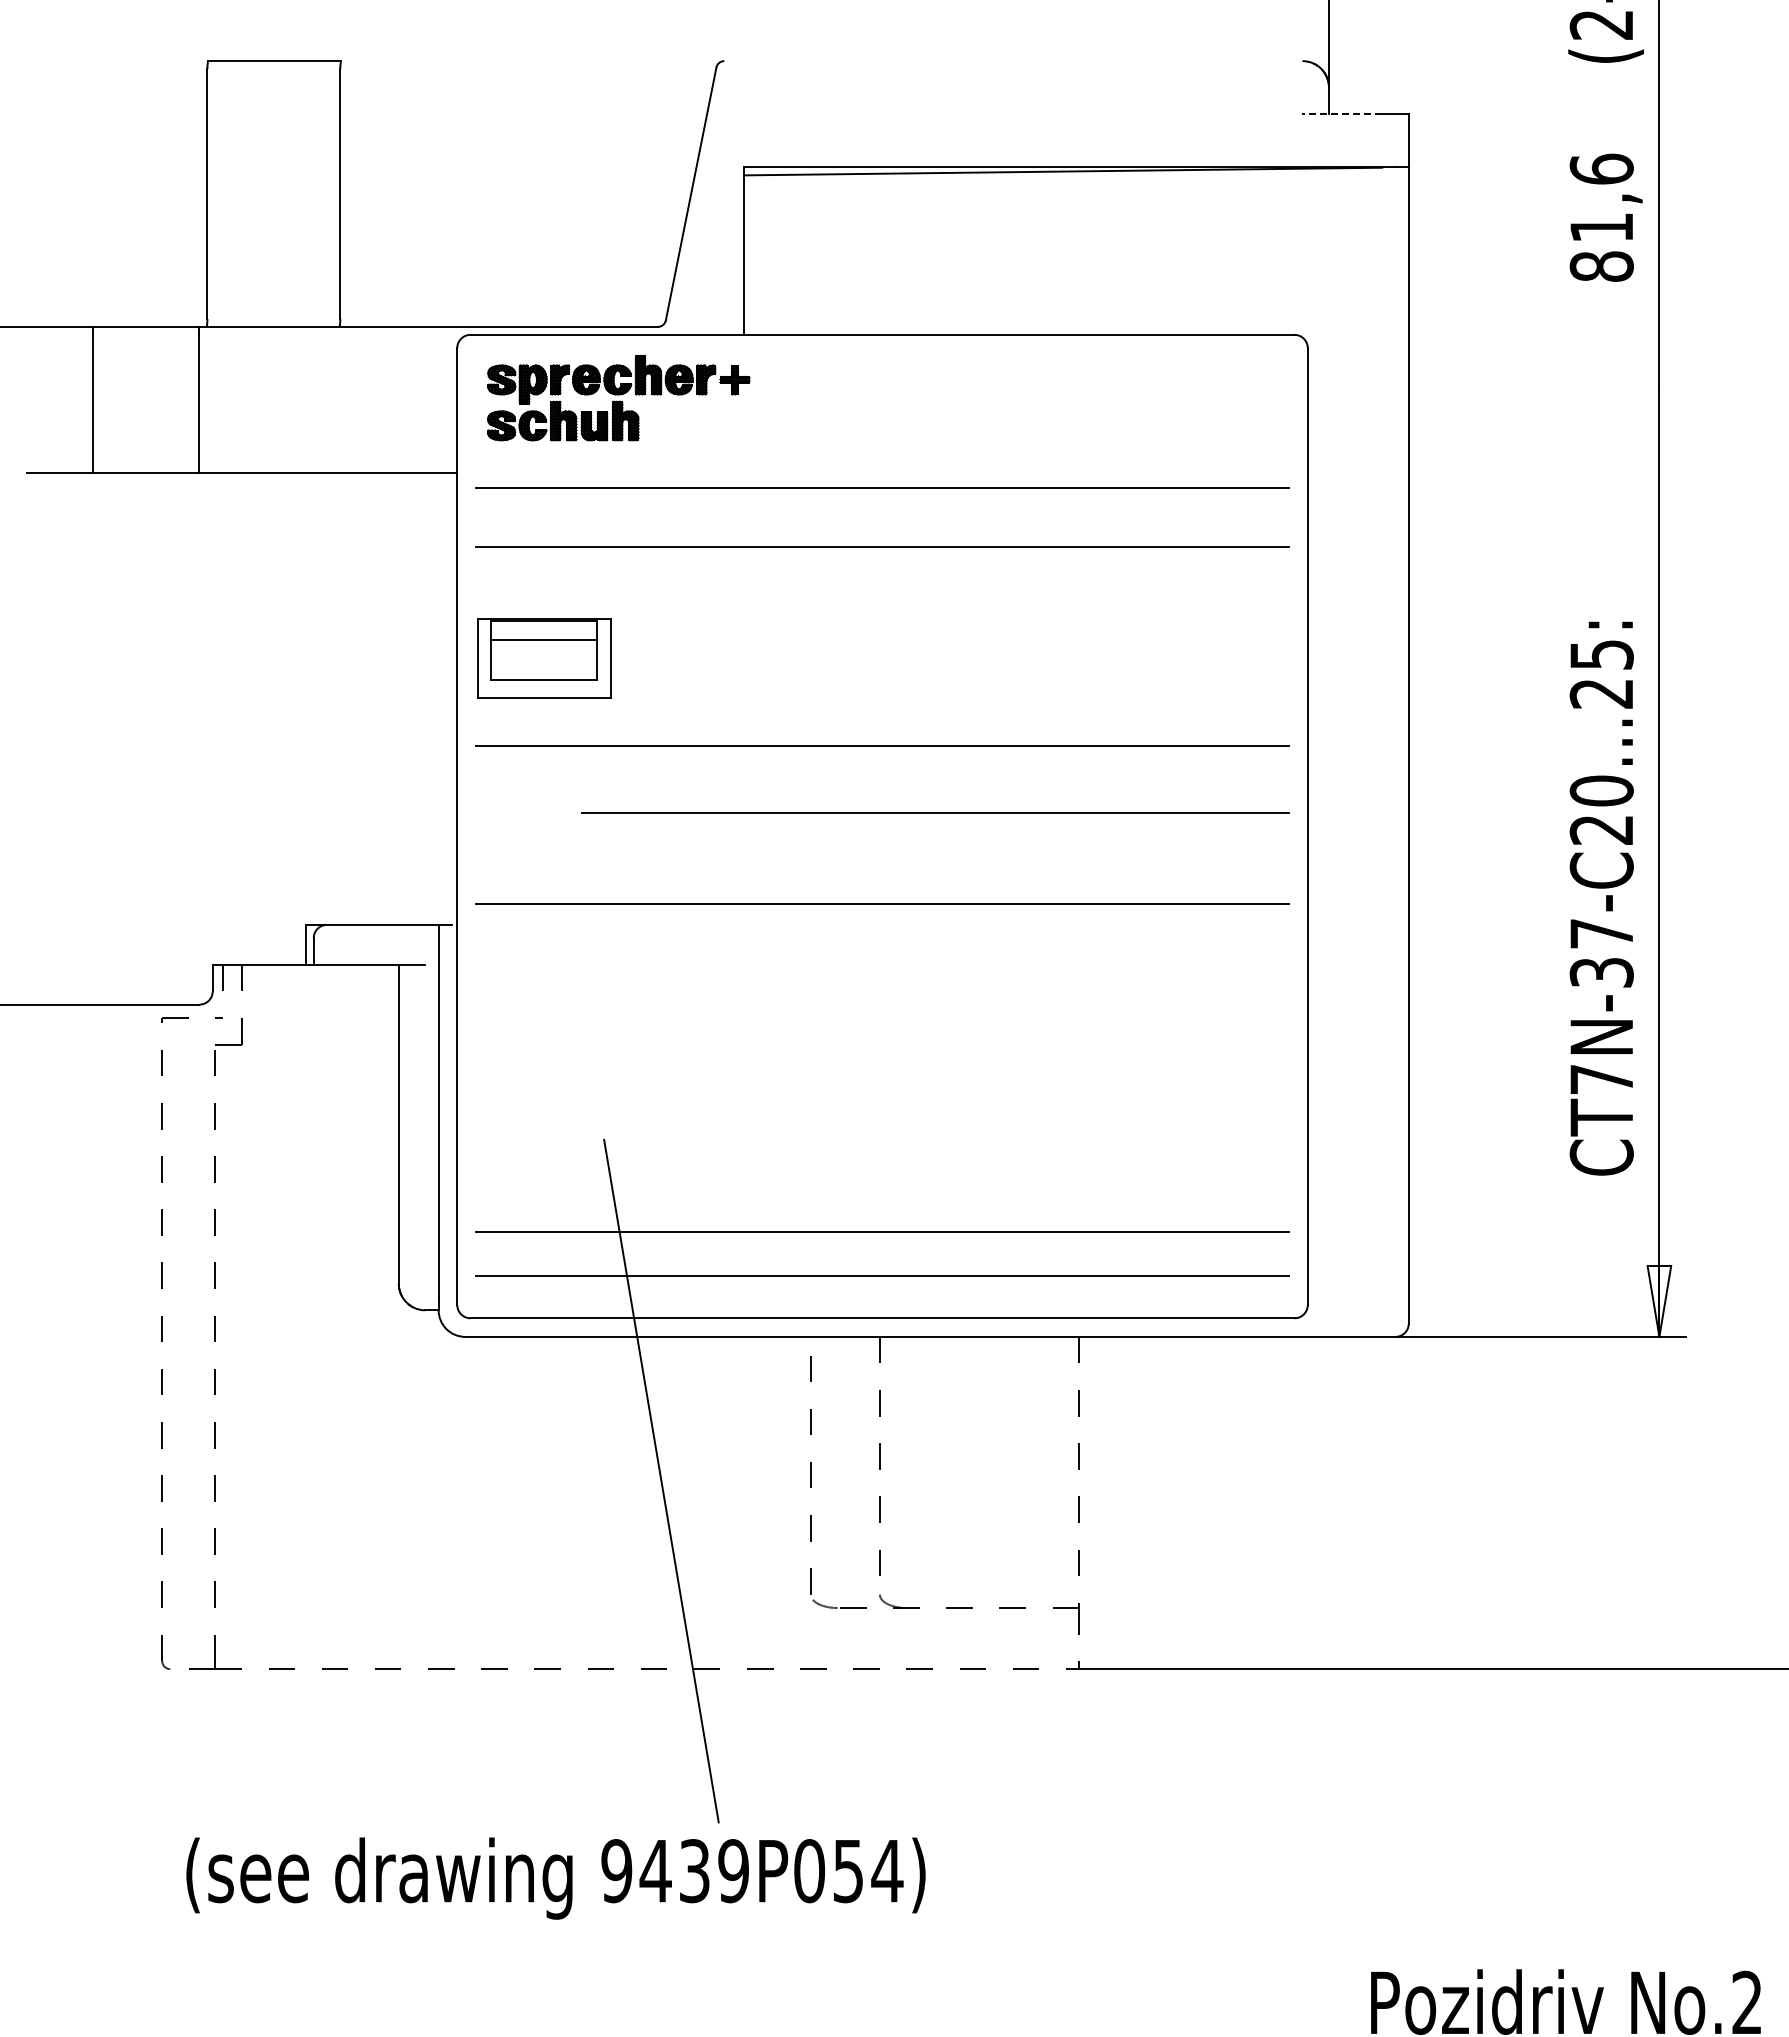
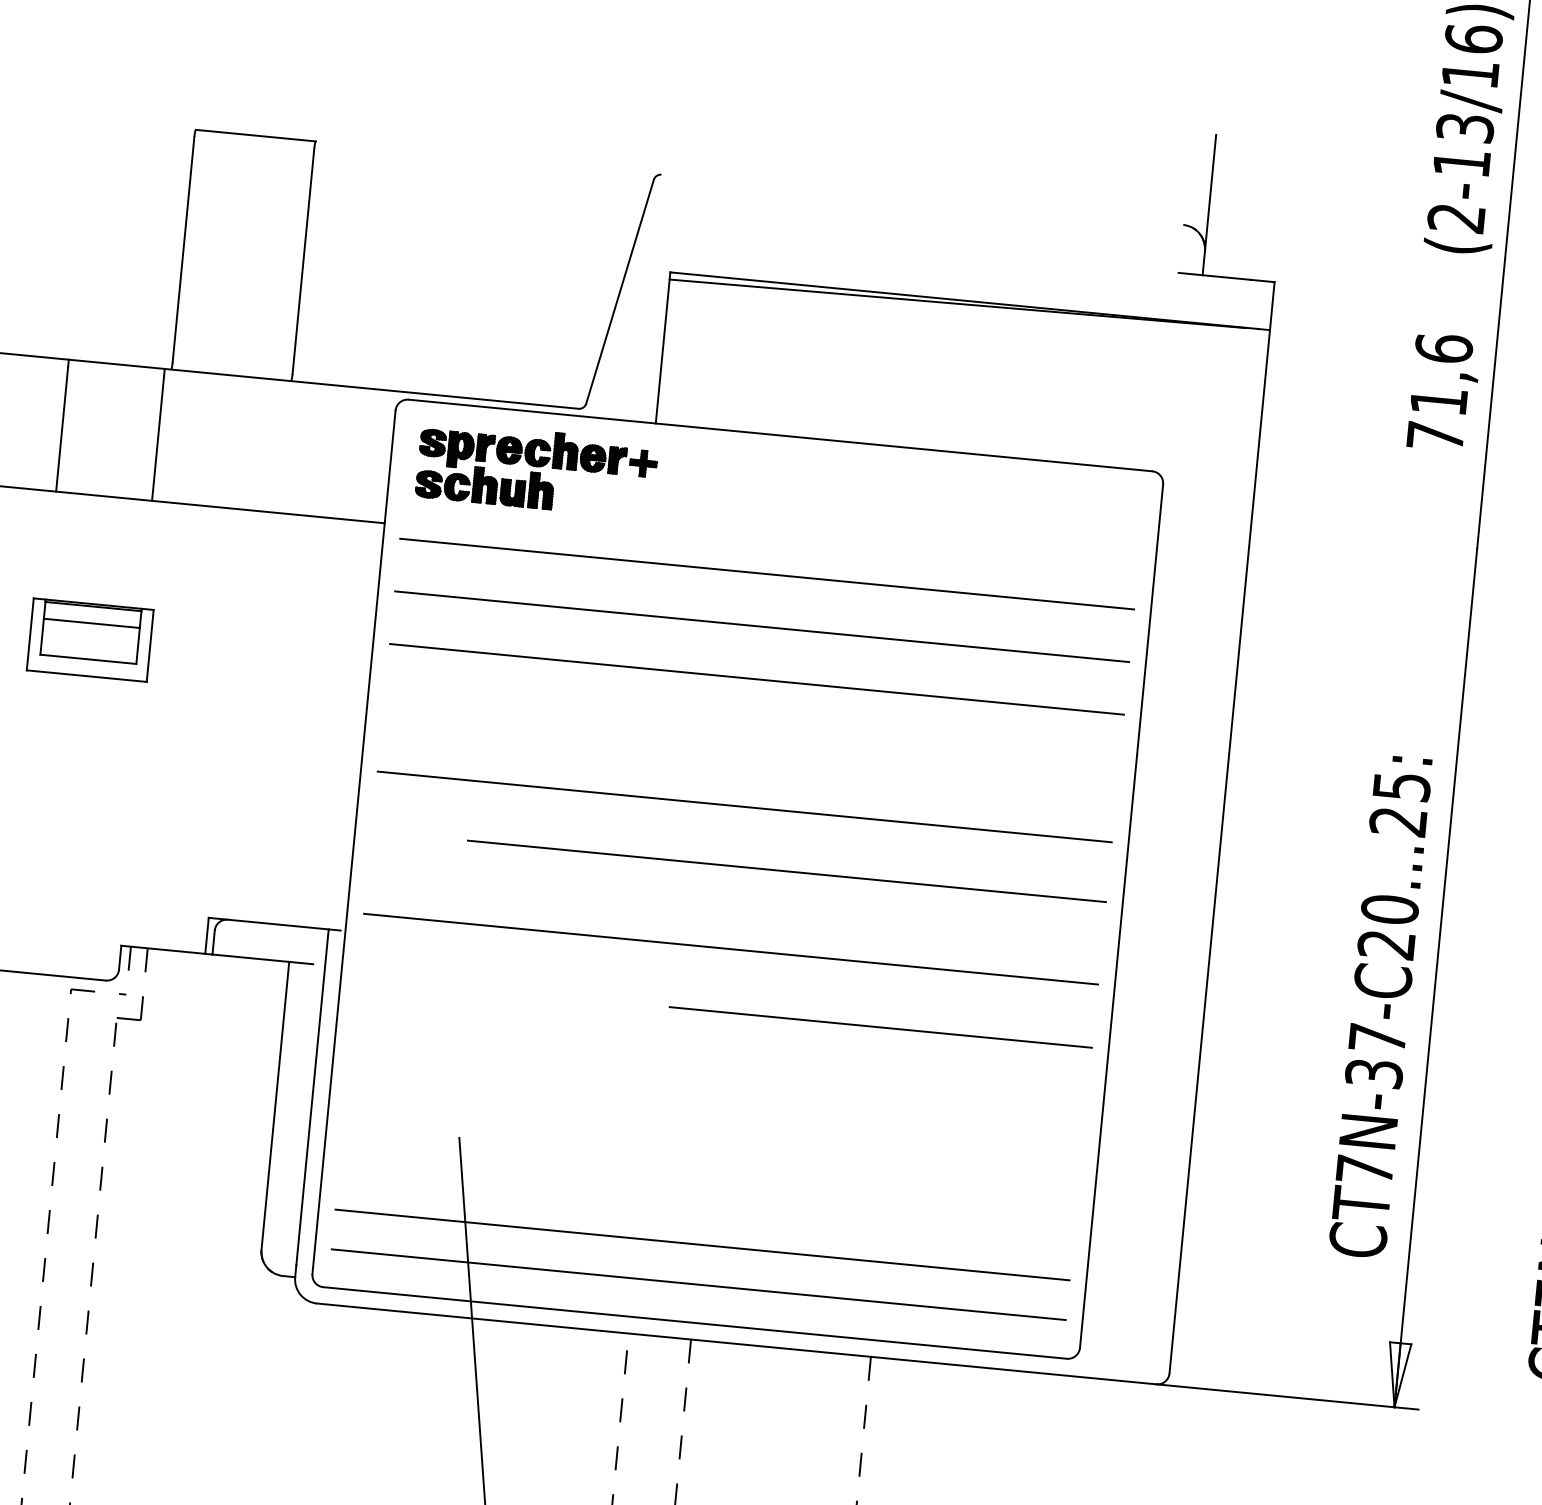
line: (1342, 114) -> (1214, 276), dashed -> solid
text: (1601, 266) -> (1435, 436), 81,6 -> 71,6
line: (882, 605) -> (756, 679), added
part: (544, 658) -> (90, 640), moved
line: (1055, 974) -> (881, 1027), added

